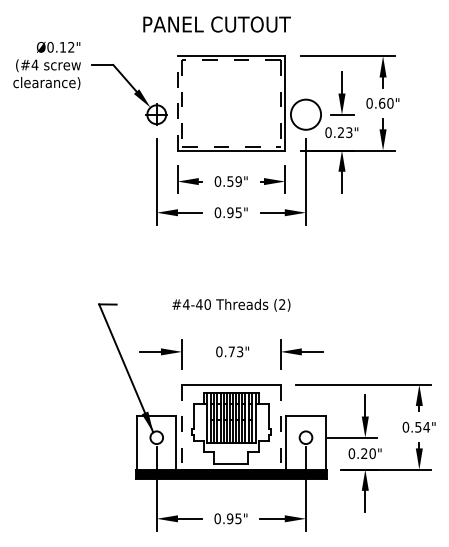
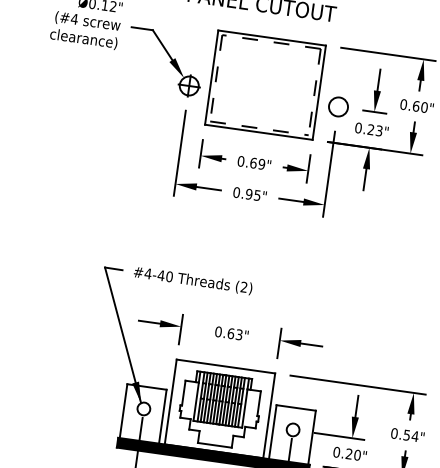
line: (177, 102) -> (211, 76), dashed -> solid
circle: (305, 114) -> (338, 106), size x0.62
text: (230, 181) -> (253, 163), 0.59" -> 0.69"
text: (231, 304) -> (193, 280), moved
text: (231, 351) -> (230, 333), 0.73" -> 0.63"
line: (182, 427) -> (171, 402), dashed -> solid
line: (280, 427) -> (269, 416), dashed -> solid

